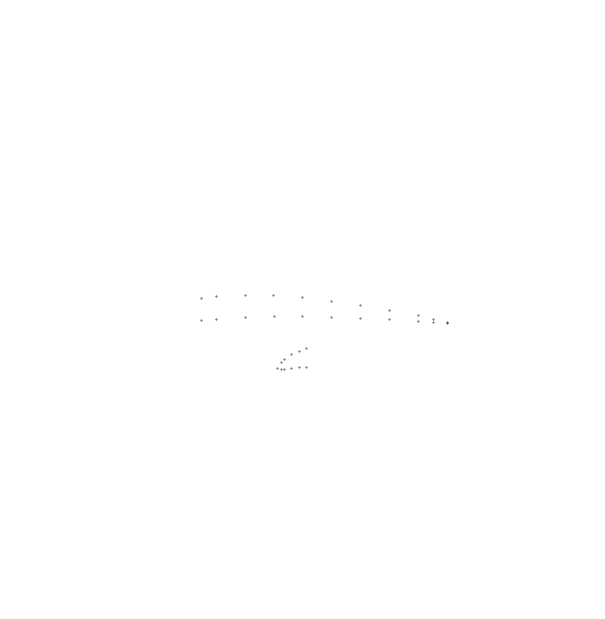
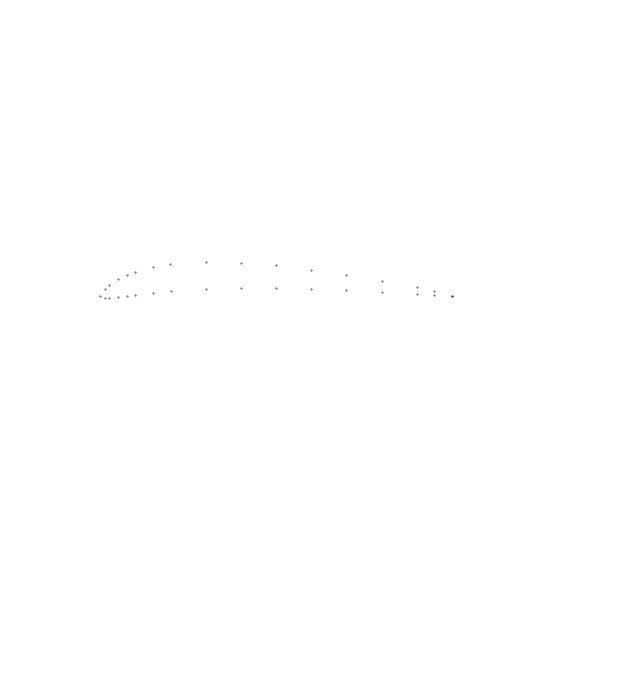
part: (291, 358) -> (117, 284), moved

